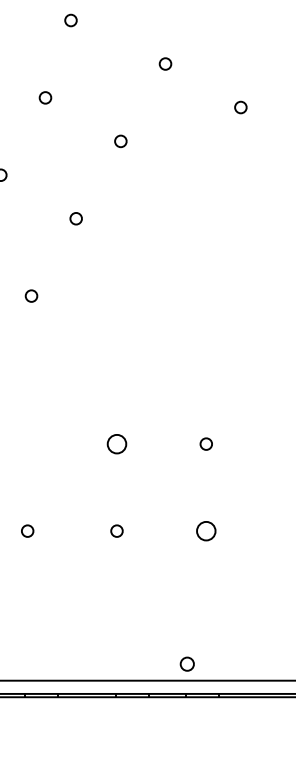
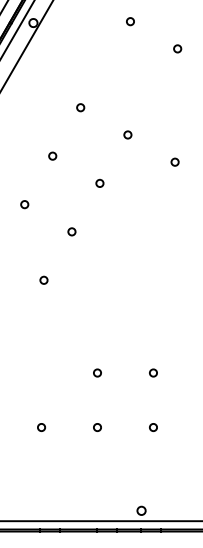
circle: (70, 20) -> (80, 107), moved
circle: (116, 443) -> (97, 372), size x0.62
circle: (206, 531) -> (153, 427), size x0.62

